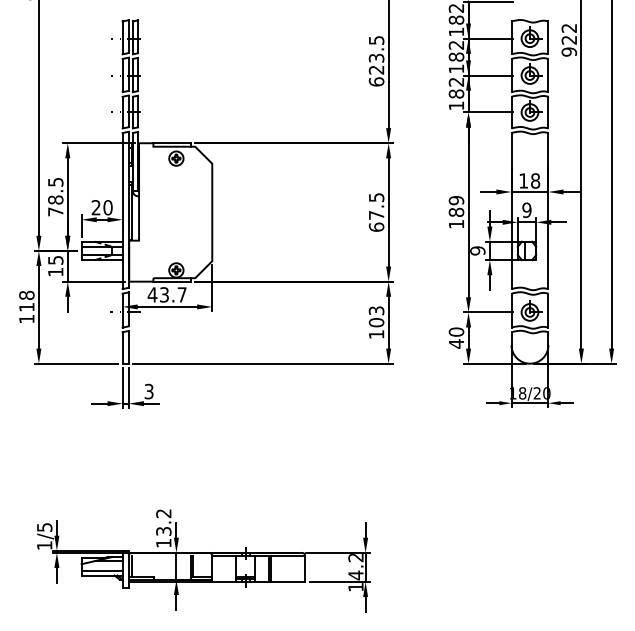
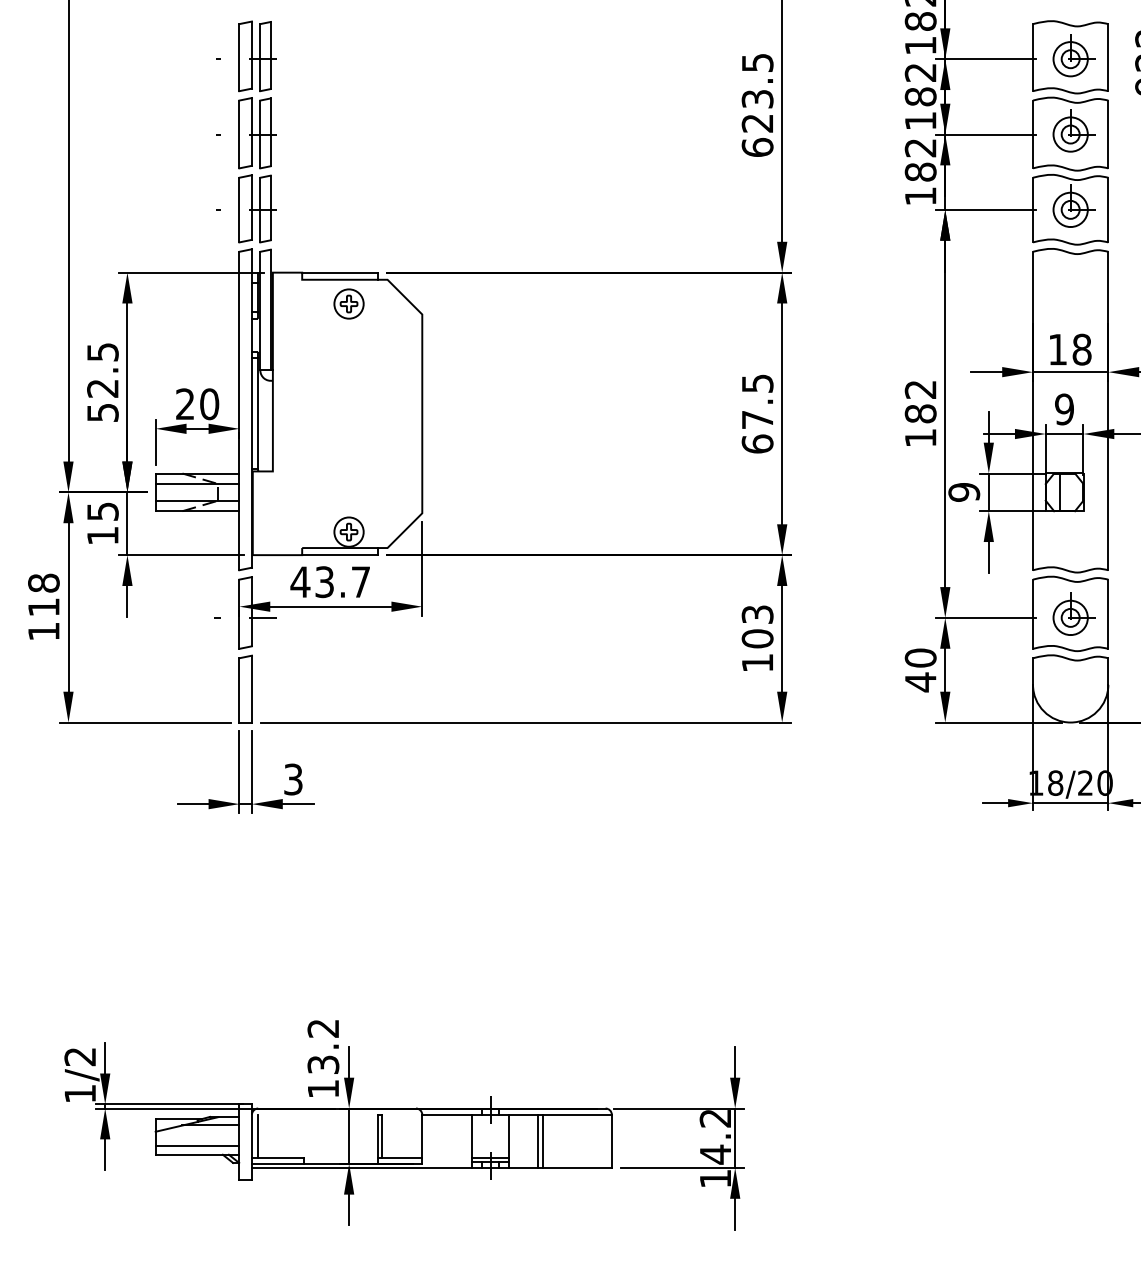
text: (456, 200) -> (920, 389), 189 -> 182
text: (55, 205) -> (102, 399), 78.5 -> 52.5
text: (44, 527) -> (79, 1056), 1/5 -> 1/2

